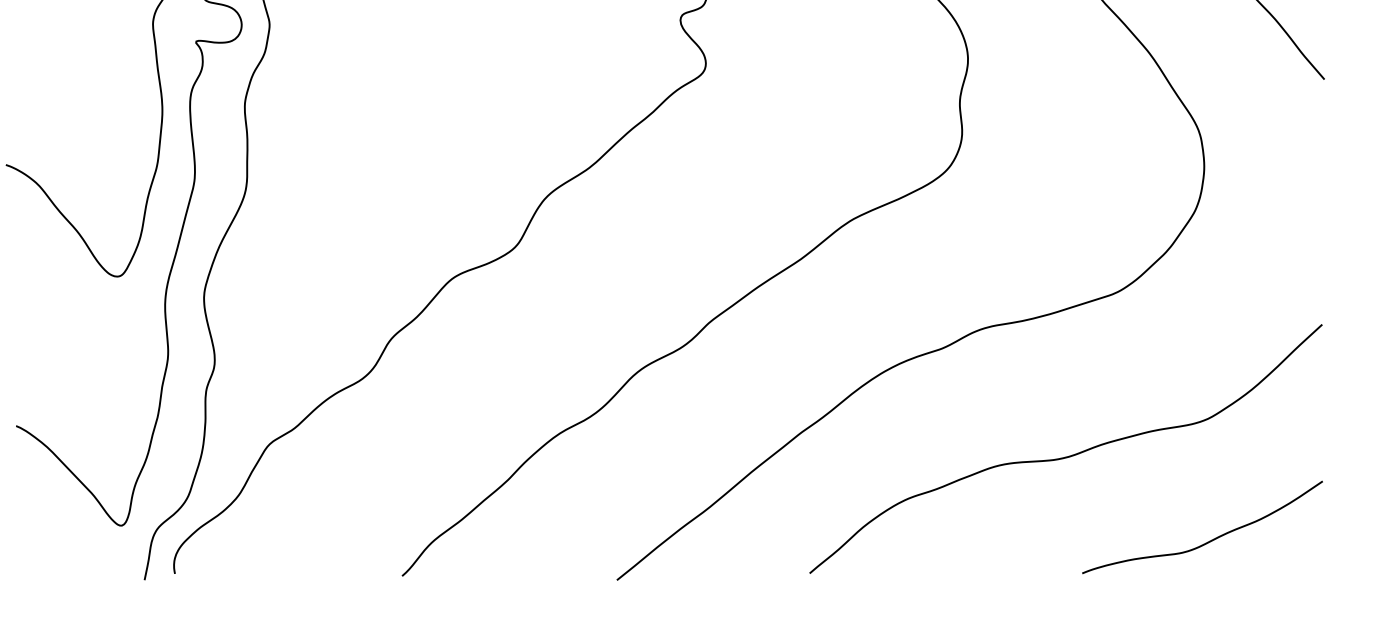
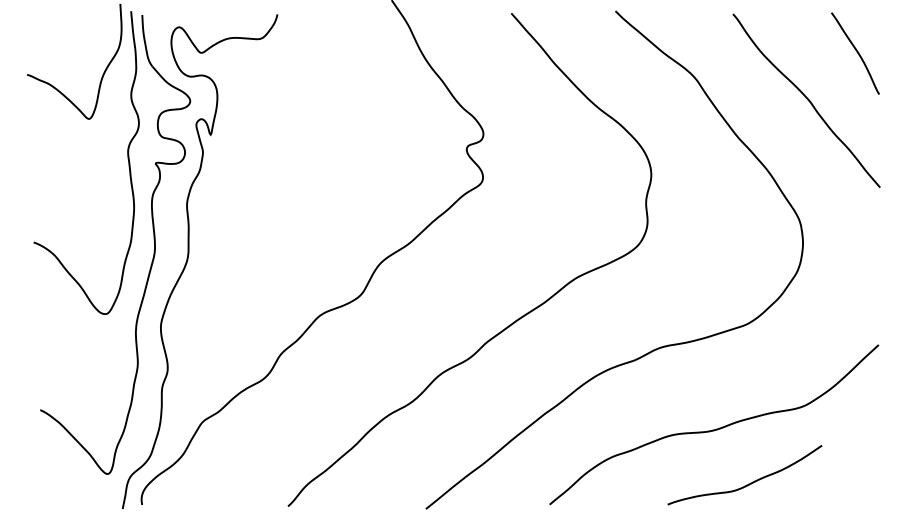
curve: (1208, 540) -> (748, 483), moved

